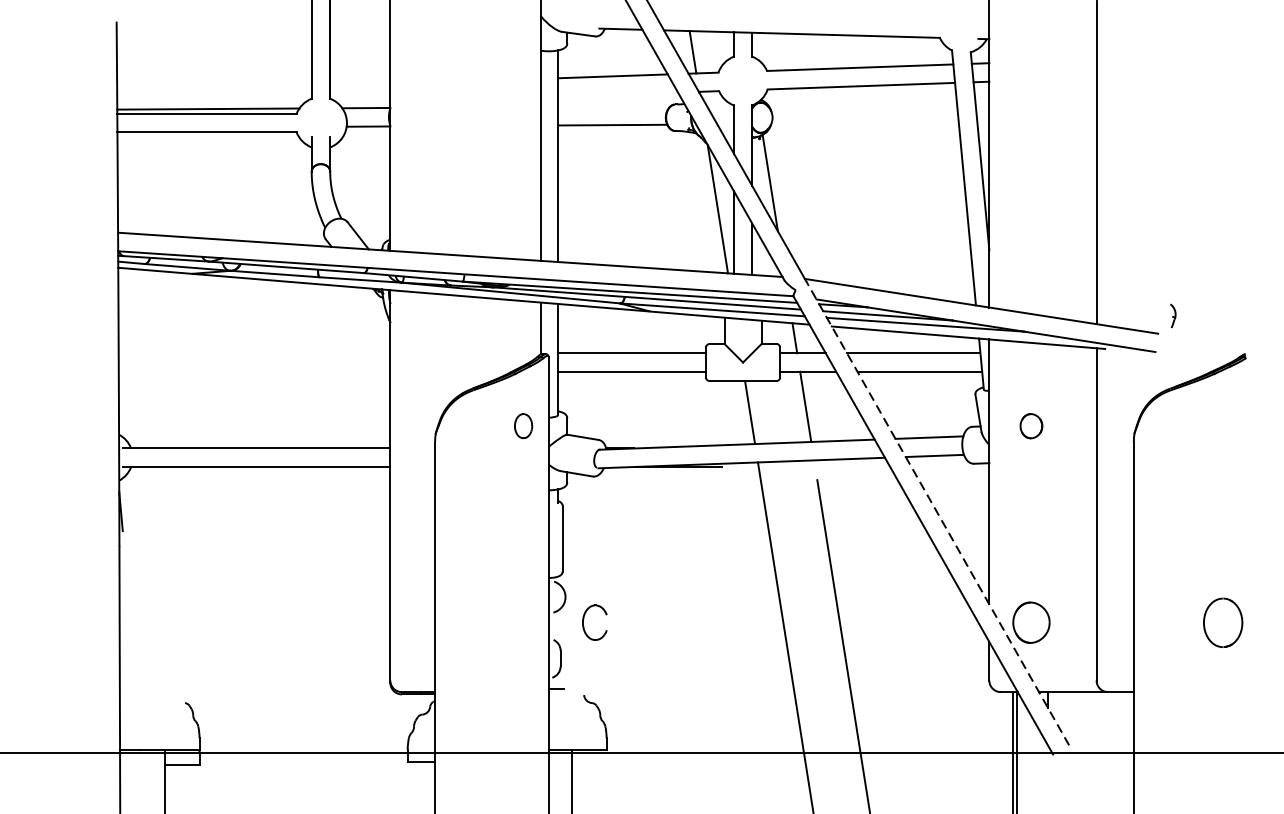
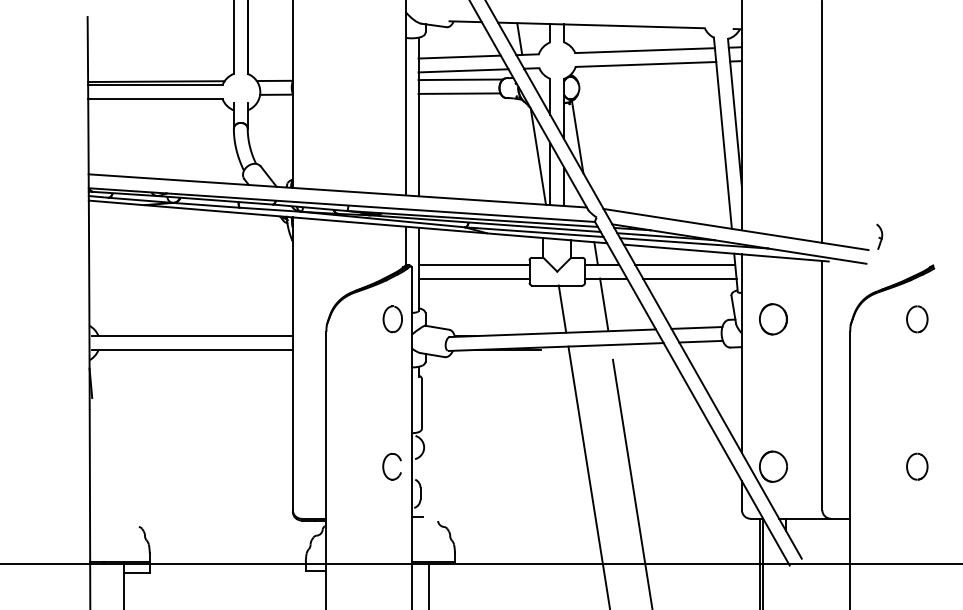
line: (617, 94) -> (463, 70), added
line: (613, 106) -> (460, 79), added
part: (1172, 315) -> (879, 236), size x1.43
part: (523, 426) -> (392, 319), size x1.43
part: (1031, 426) -> (773, 319), size x1.67
part: (1223, 426) -> (917, 319), added
line: (938, 514) -> (703, 385), dashed -> solid
part: (584, 622) -> (384, 466), moved
part: (1223, 622) -> (917, 466), size x0.71

